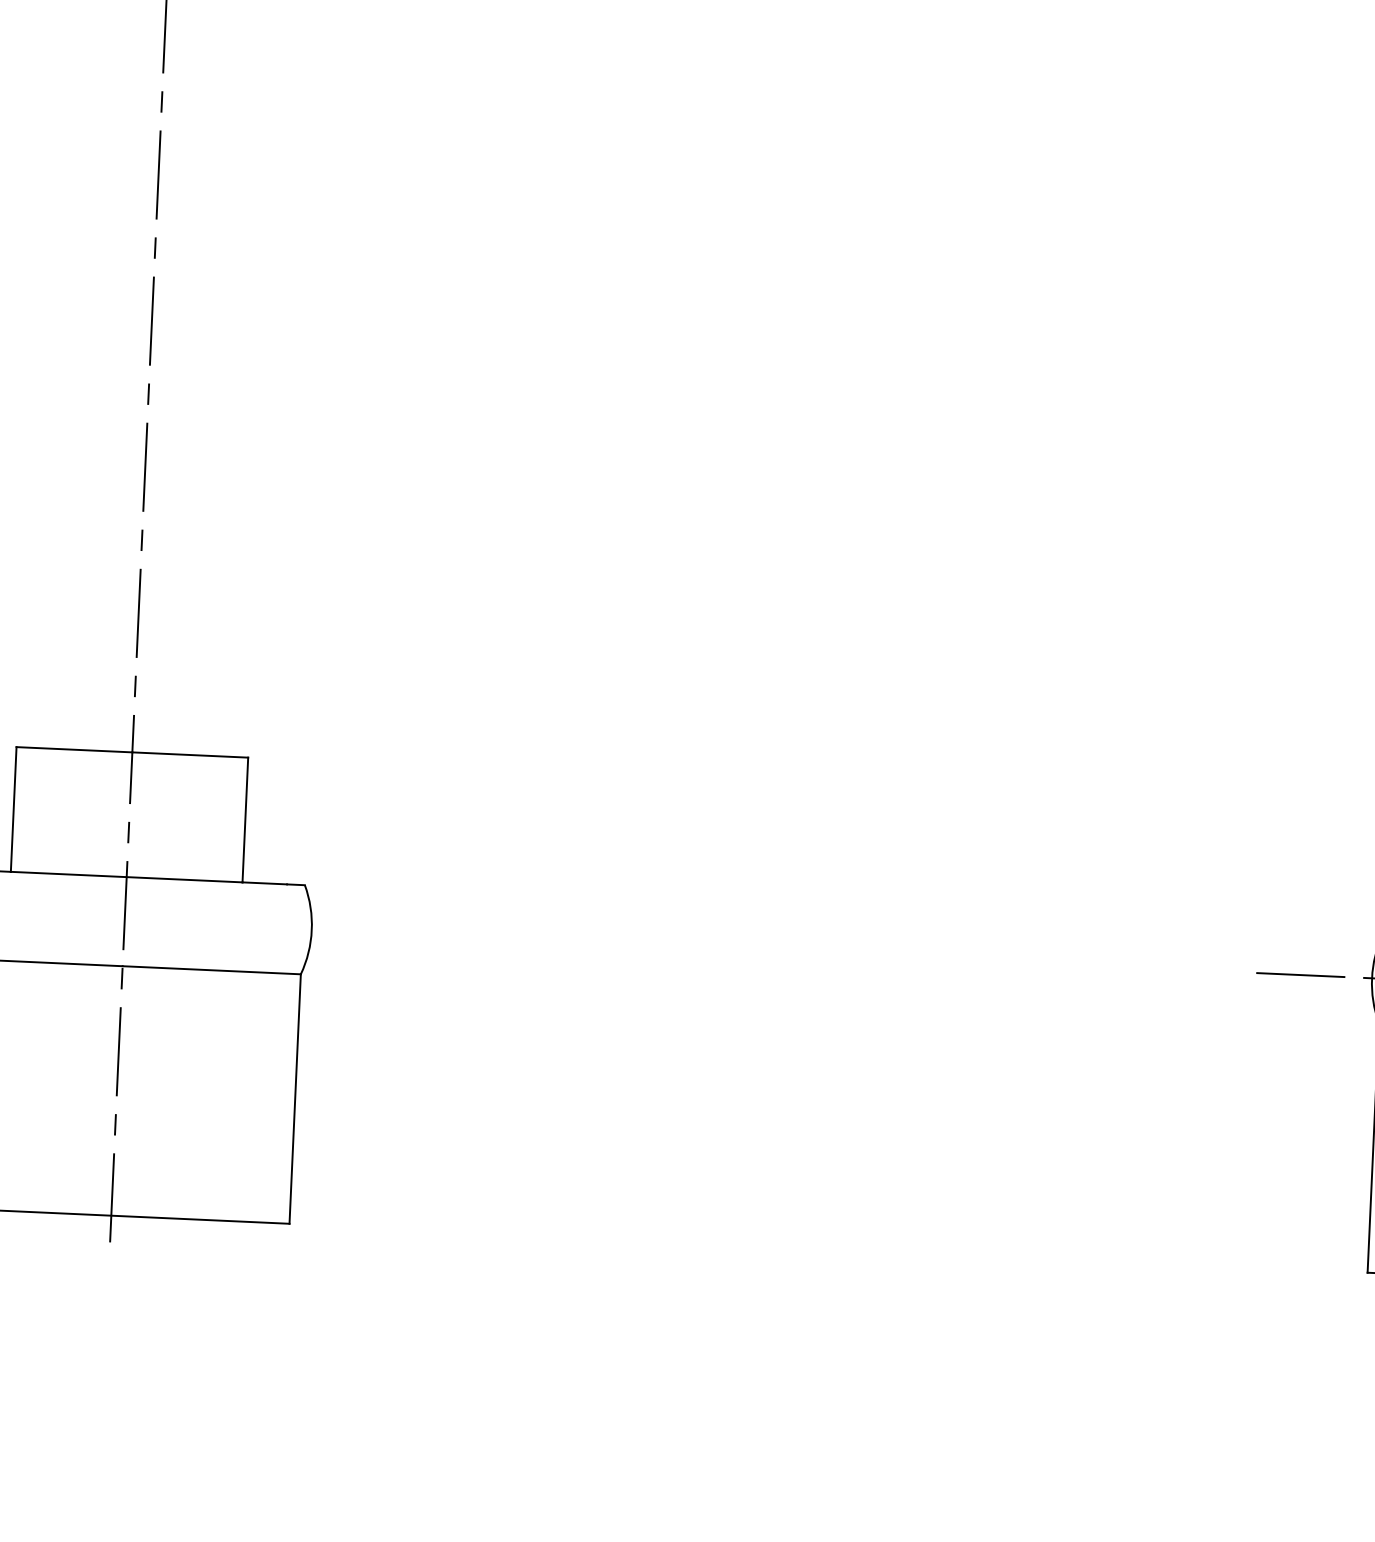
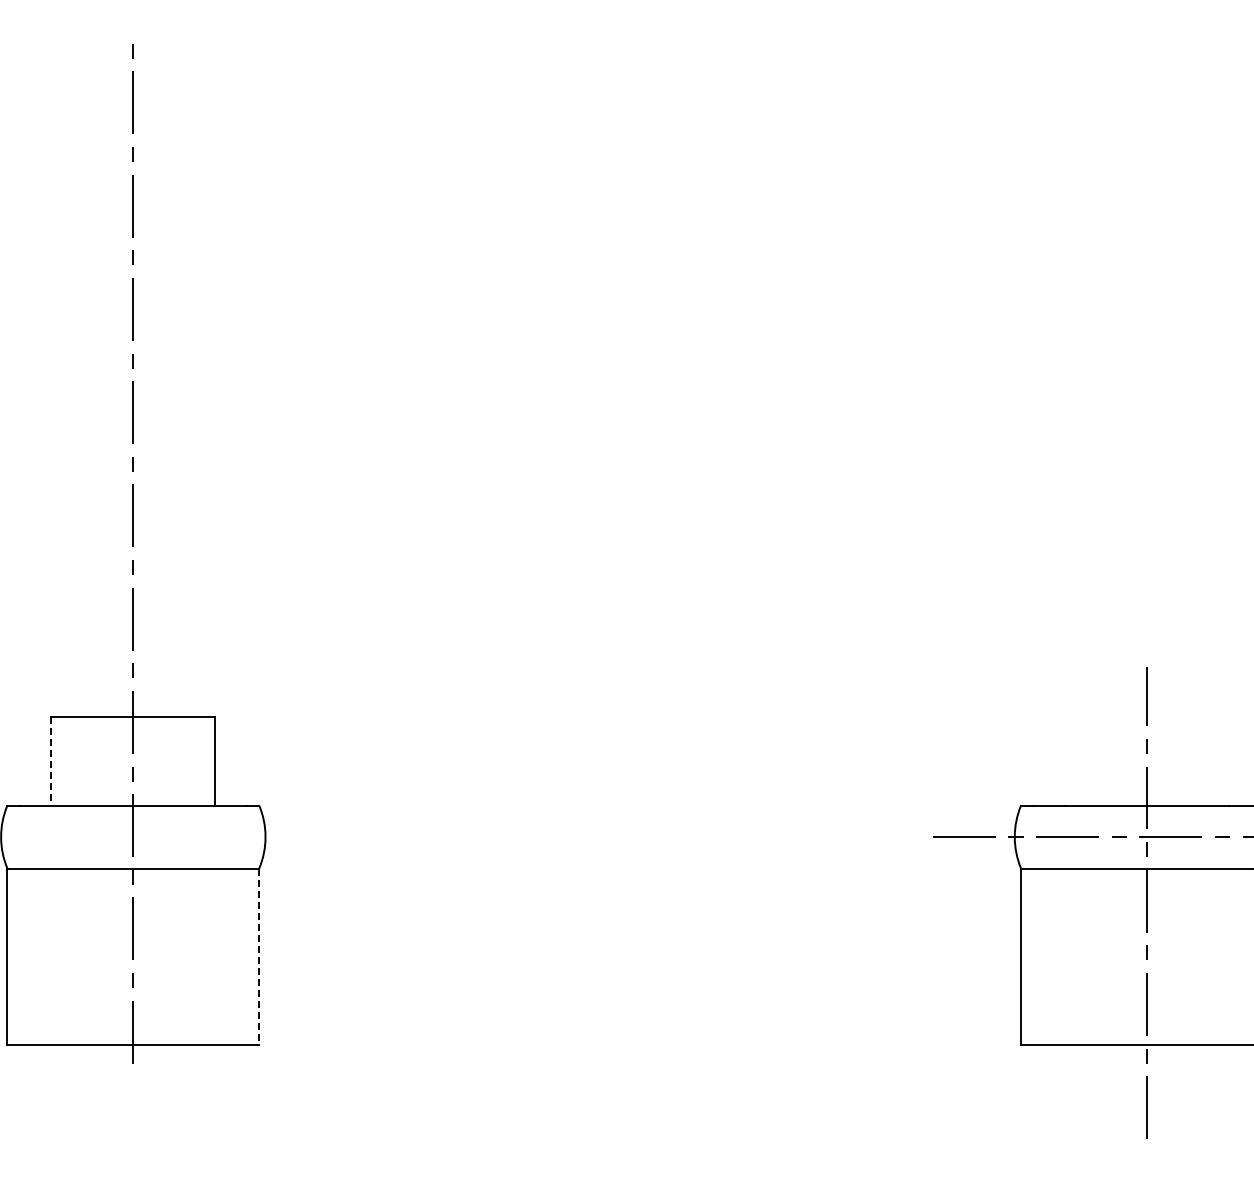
line: (13, 809) -> (51, 761), solid -> dashed
line: (295, 1100) -> (259, 957), solid -> dashed

